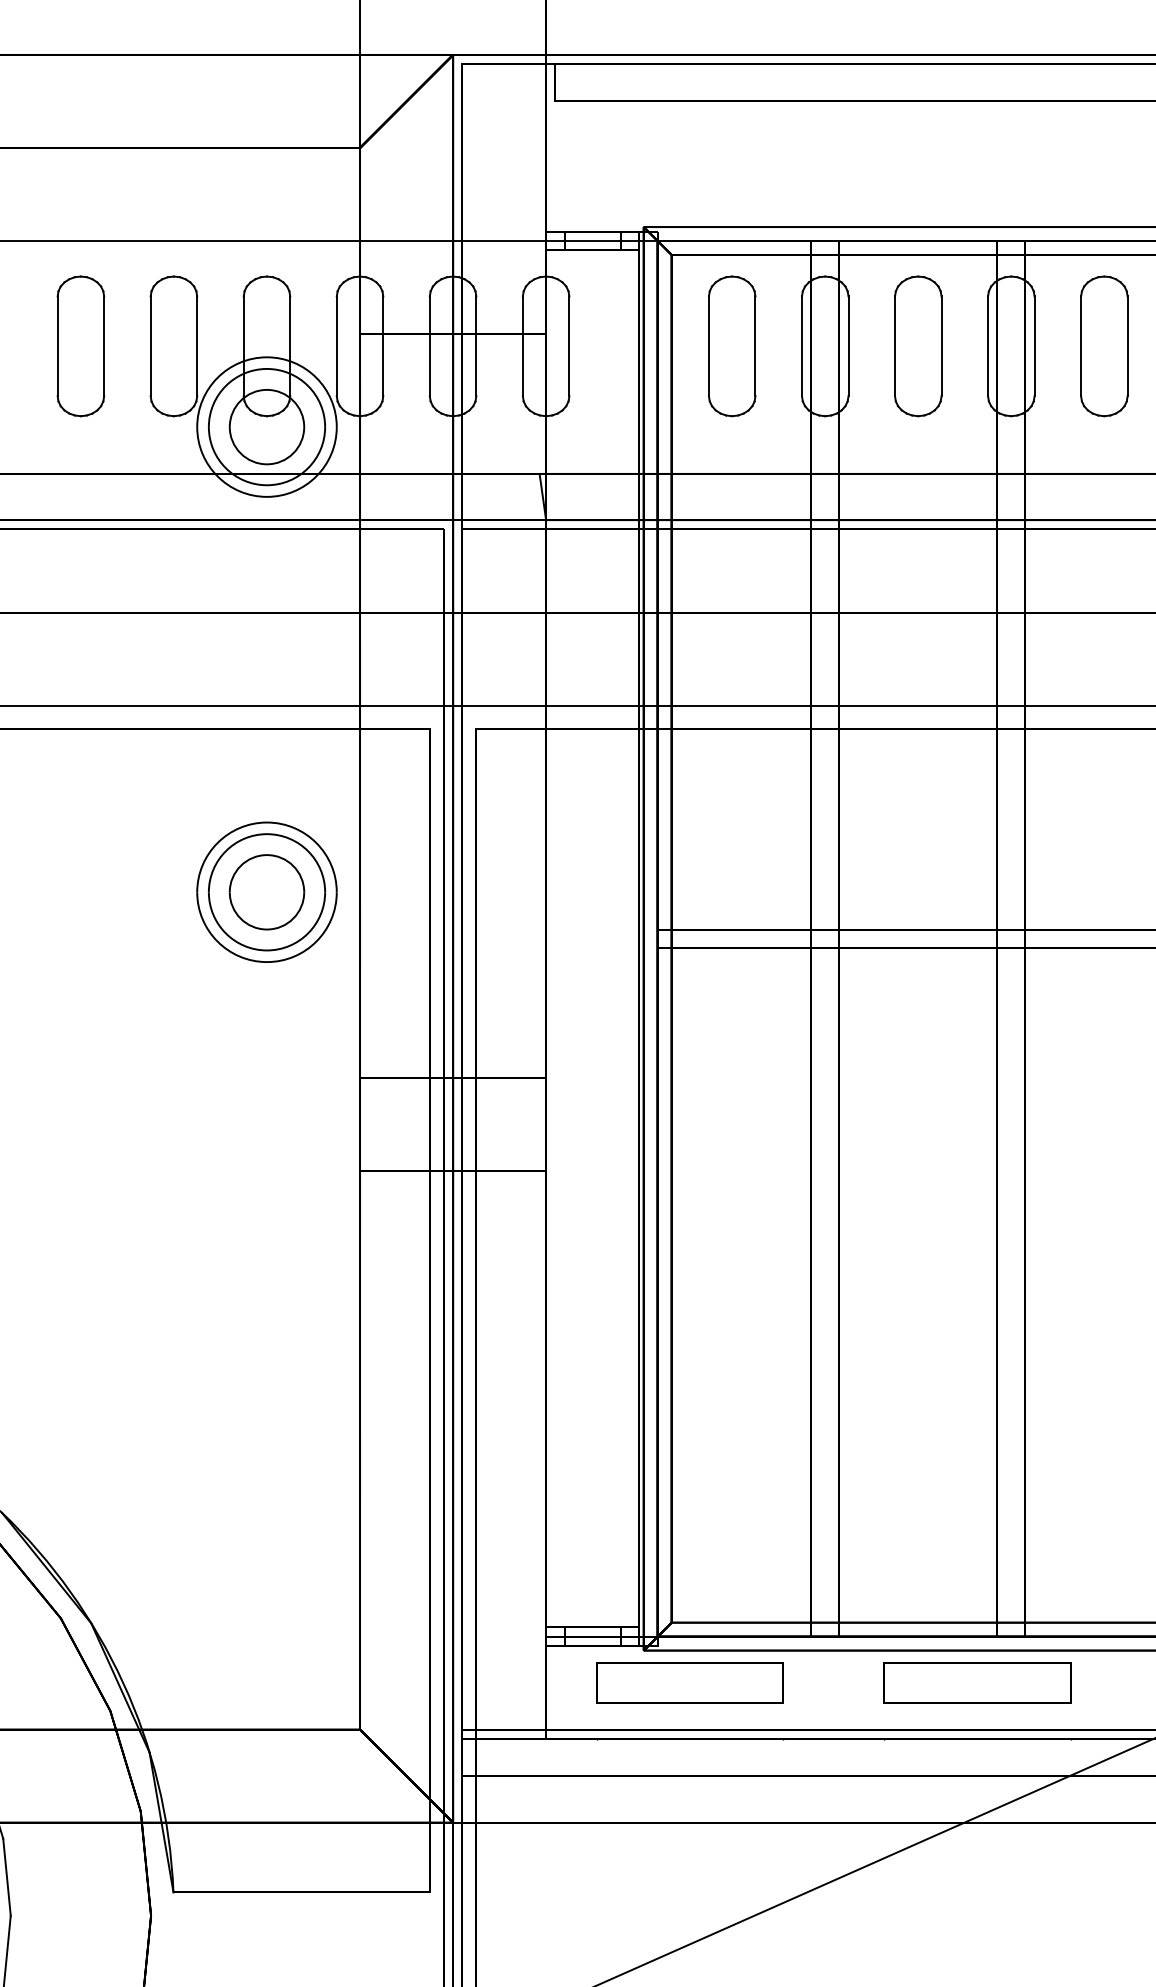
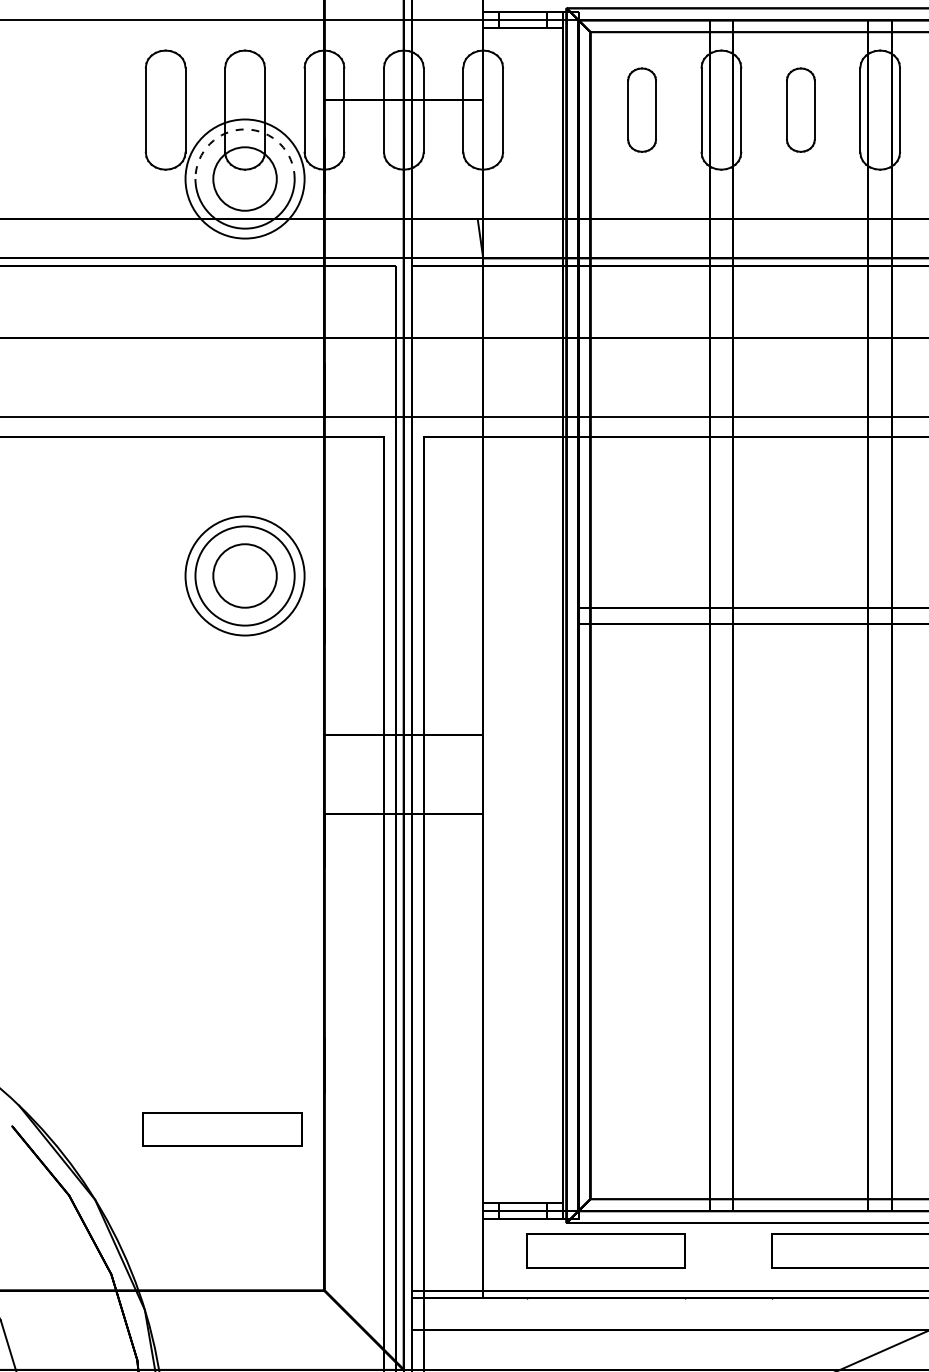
part: (80, 346) -> (85, 110), removed
part: (732, 346) -> (642, 110), size x0.7
part: (918, 346) -> (800, 110), size x0.7
arc: (267, 368) -> (245, 129), solid -> dashed
part: (240, 1540) -> (222, 1129), added

